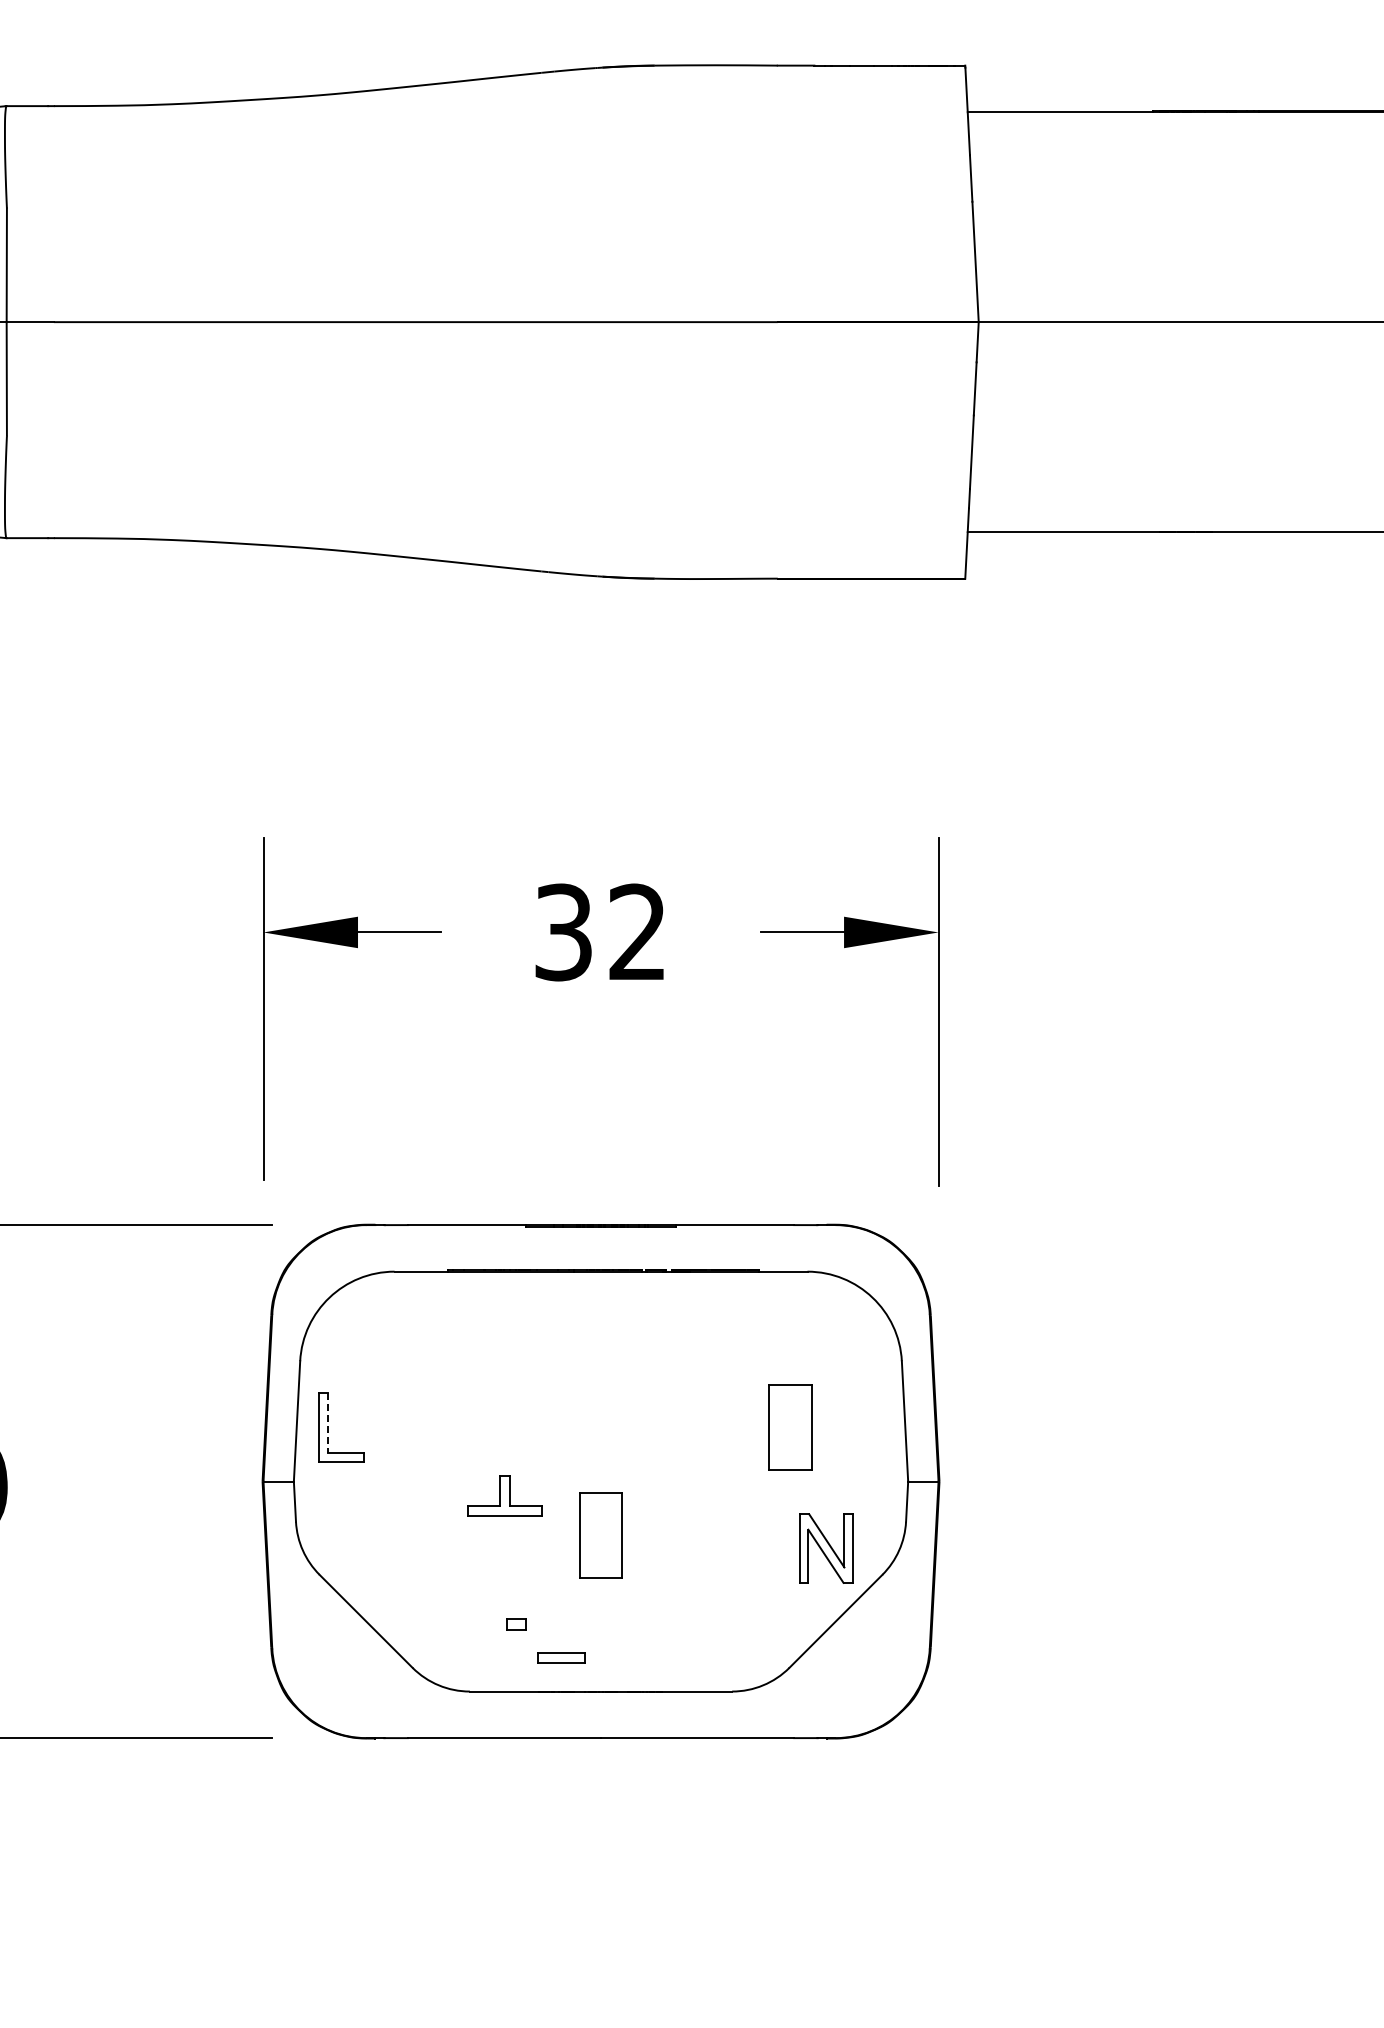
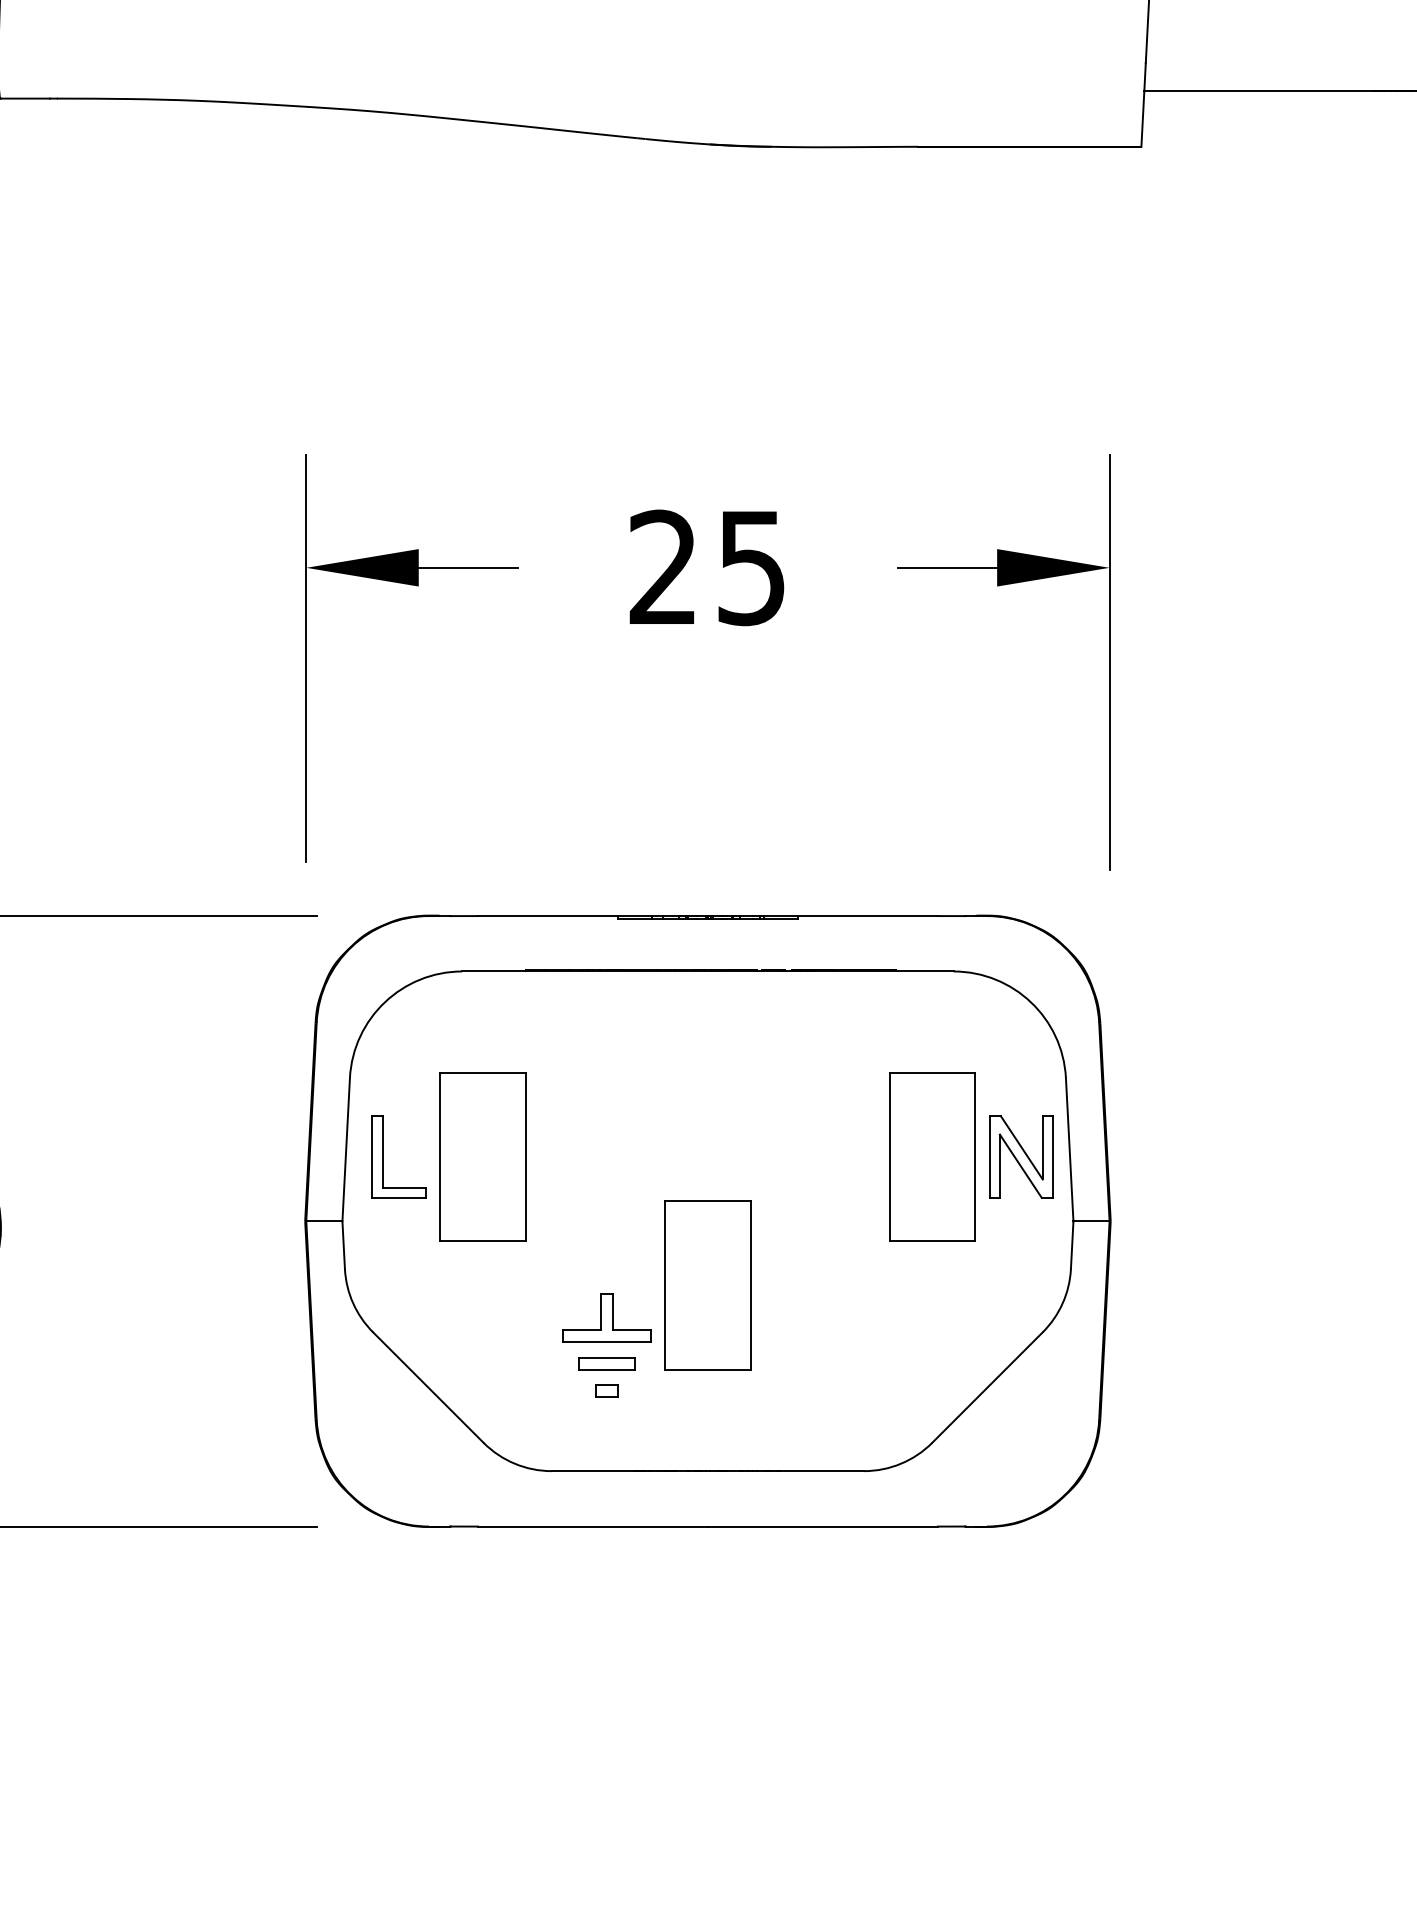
text: (599, 932) -> (706, 567), 32 -> 25
line: (328, 1423) -> (383, 1152), dashed -> solid
part: (411, 1427) -> (482, 1156), added
part: (789, 1427) -> (932, 1156), size x1.67
part: (504, 1495) -> (606, 1317), moved
part: (600, 1535) -> (707, 1285), size x1.67
part: (826, 1548) -> (1021, 1156), moved
part: (561, 1657) -> (607, 1362), moved

